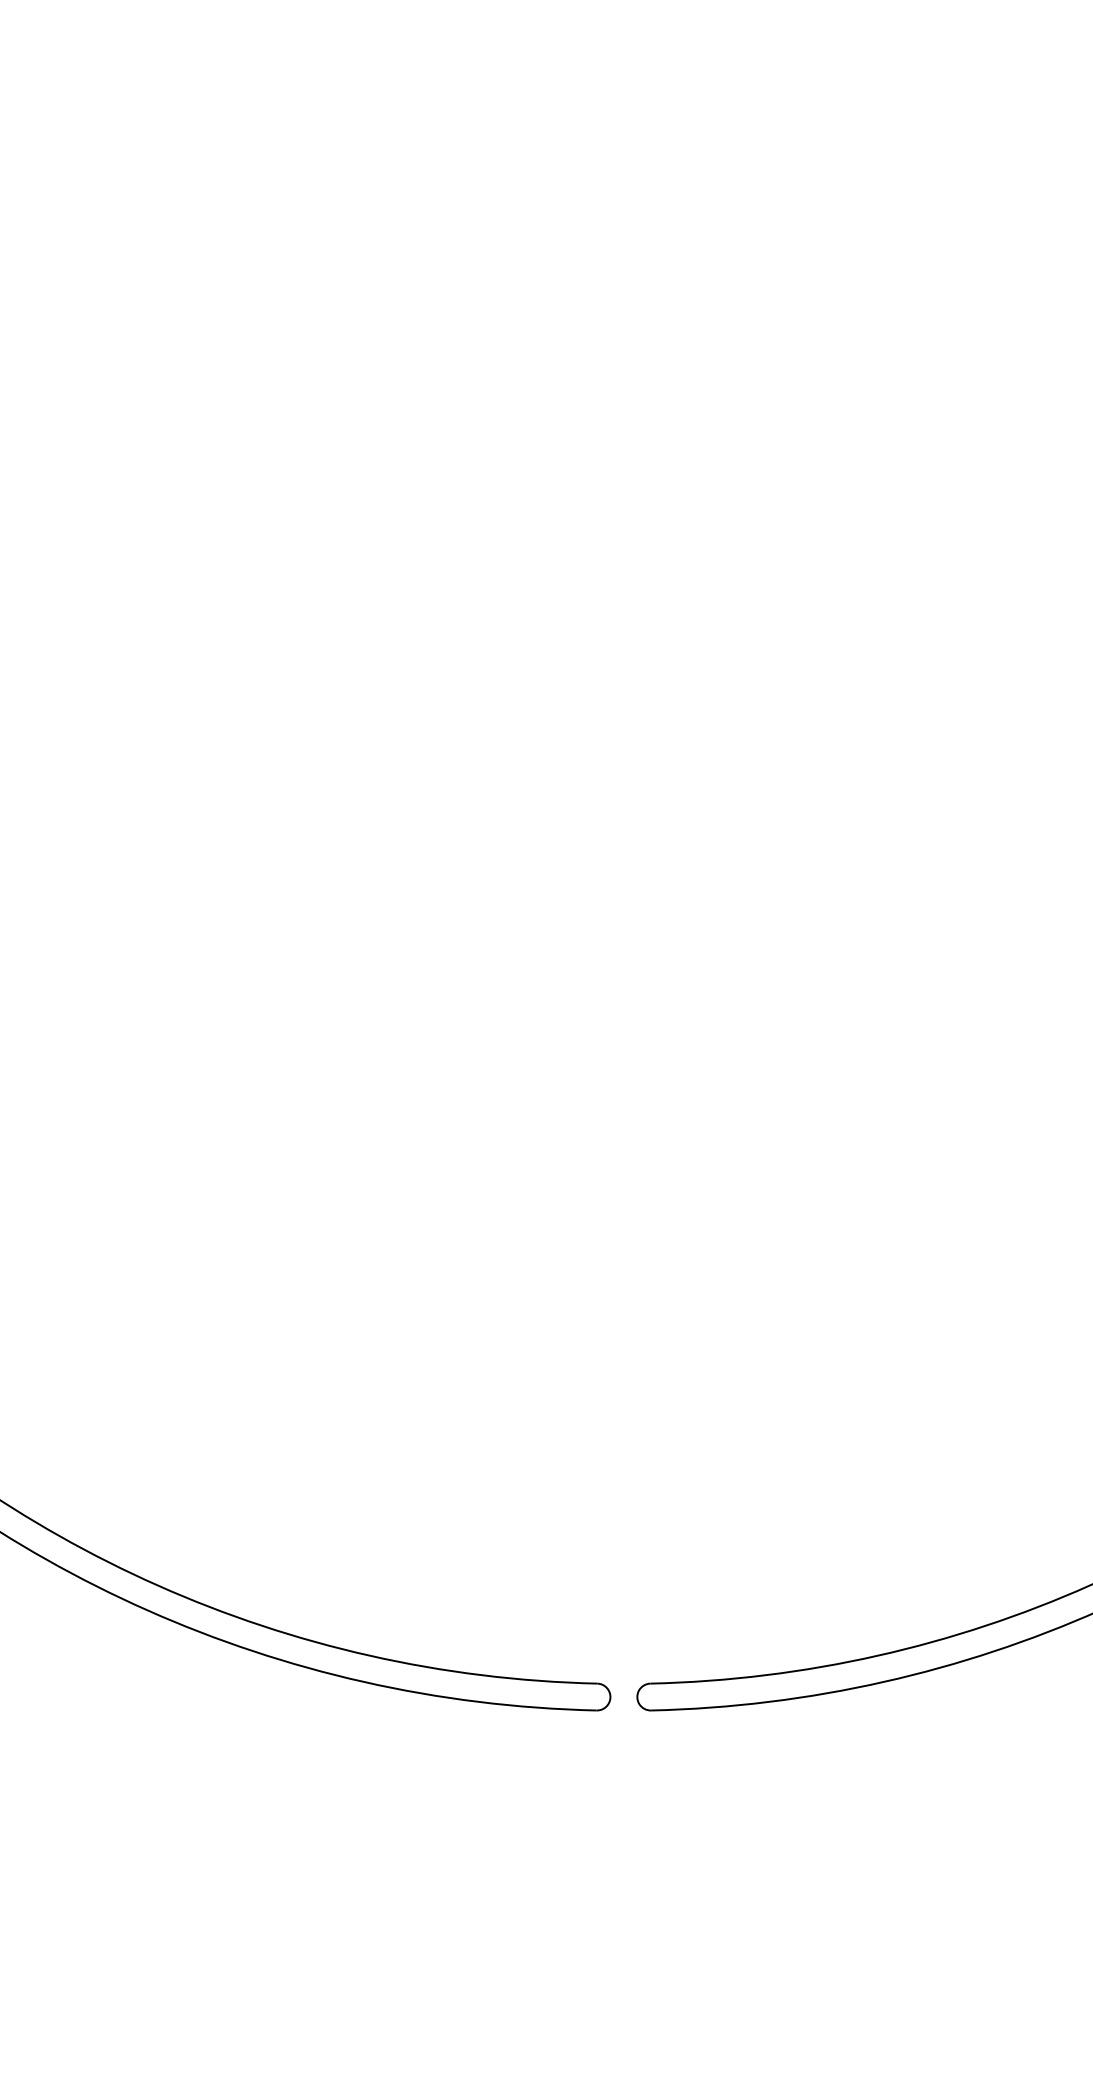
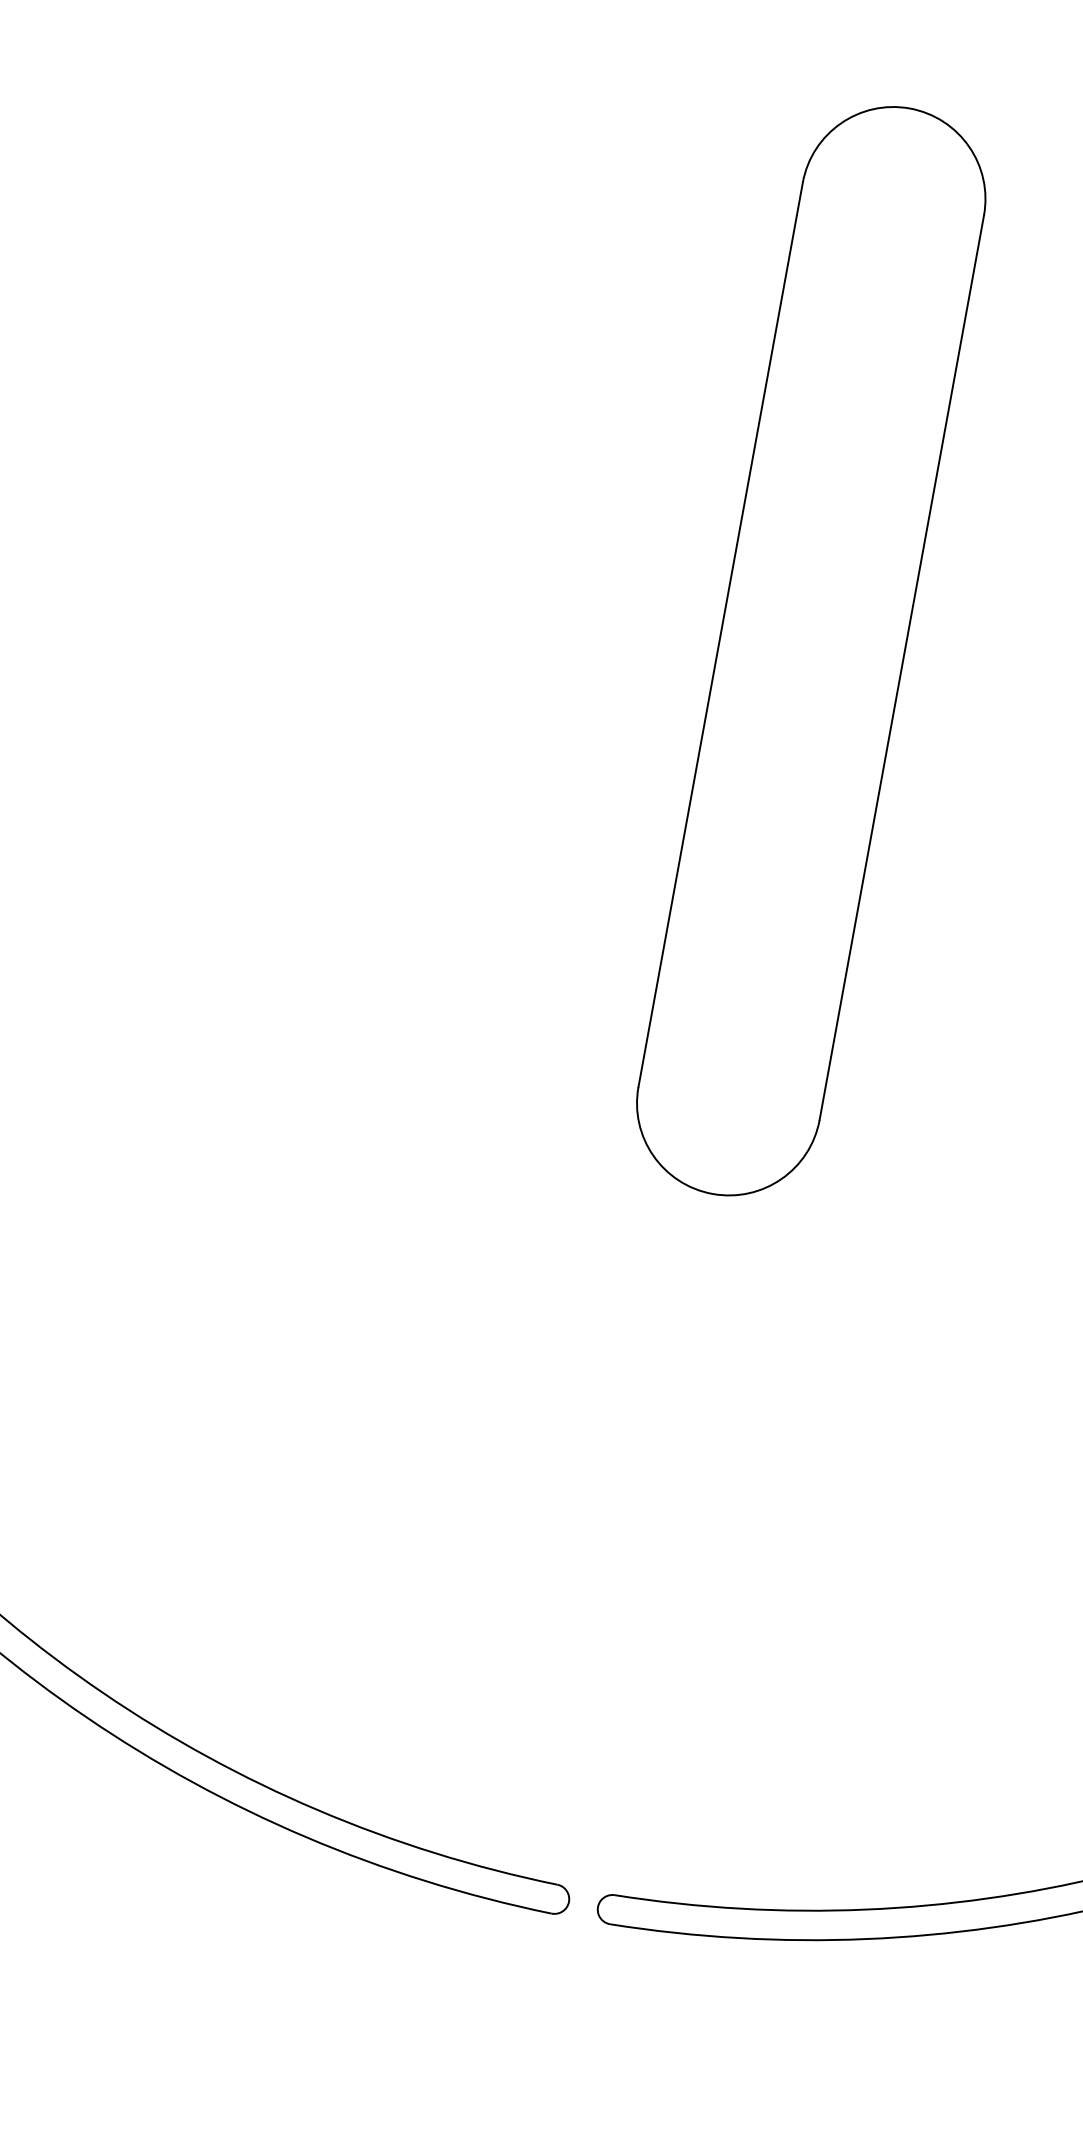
part: (623, 534) -> (810, 651), added

